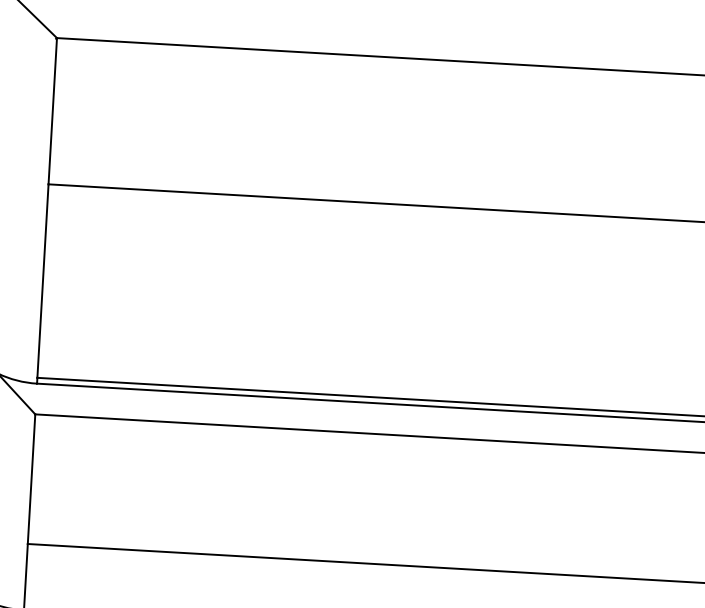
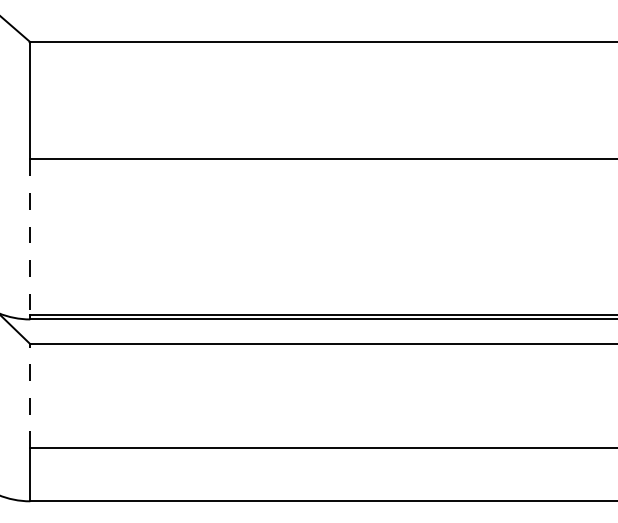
line: (43, 281) -> (30, 237), solid -> dashed
line: (31, 478) -> (30, 395), solid -> dashed

